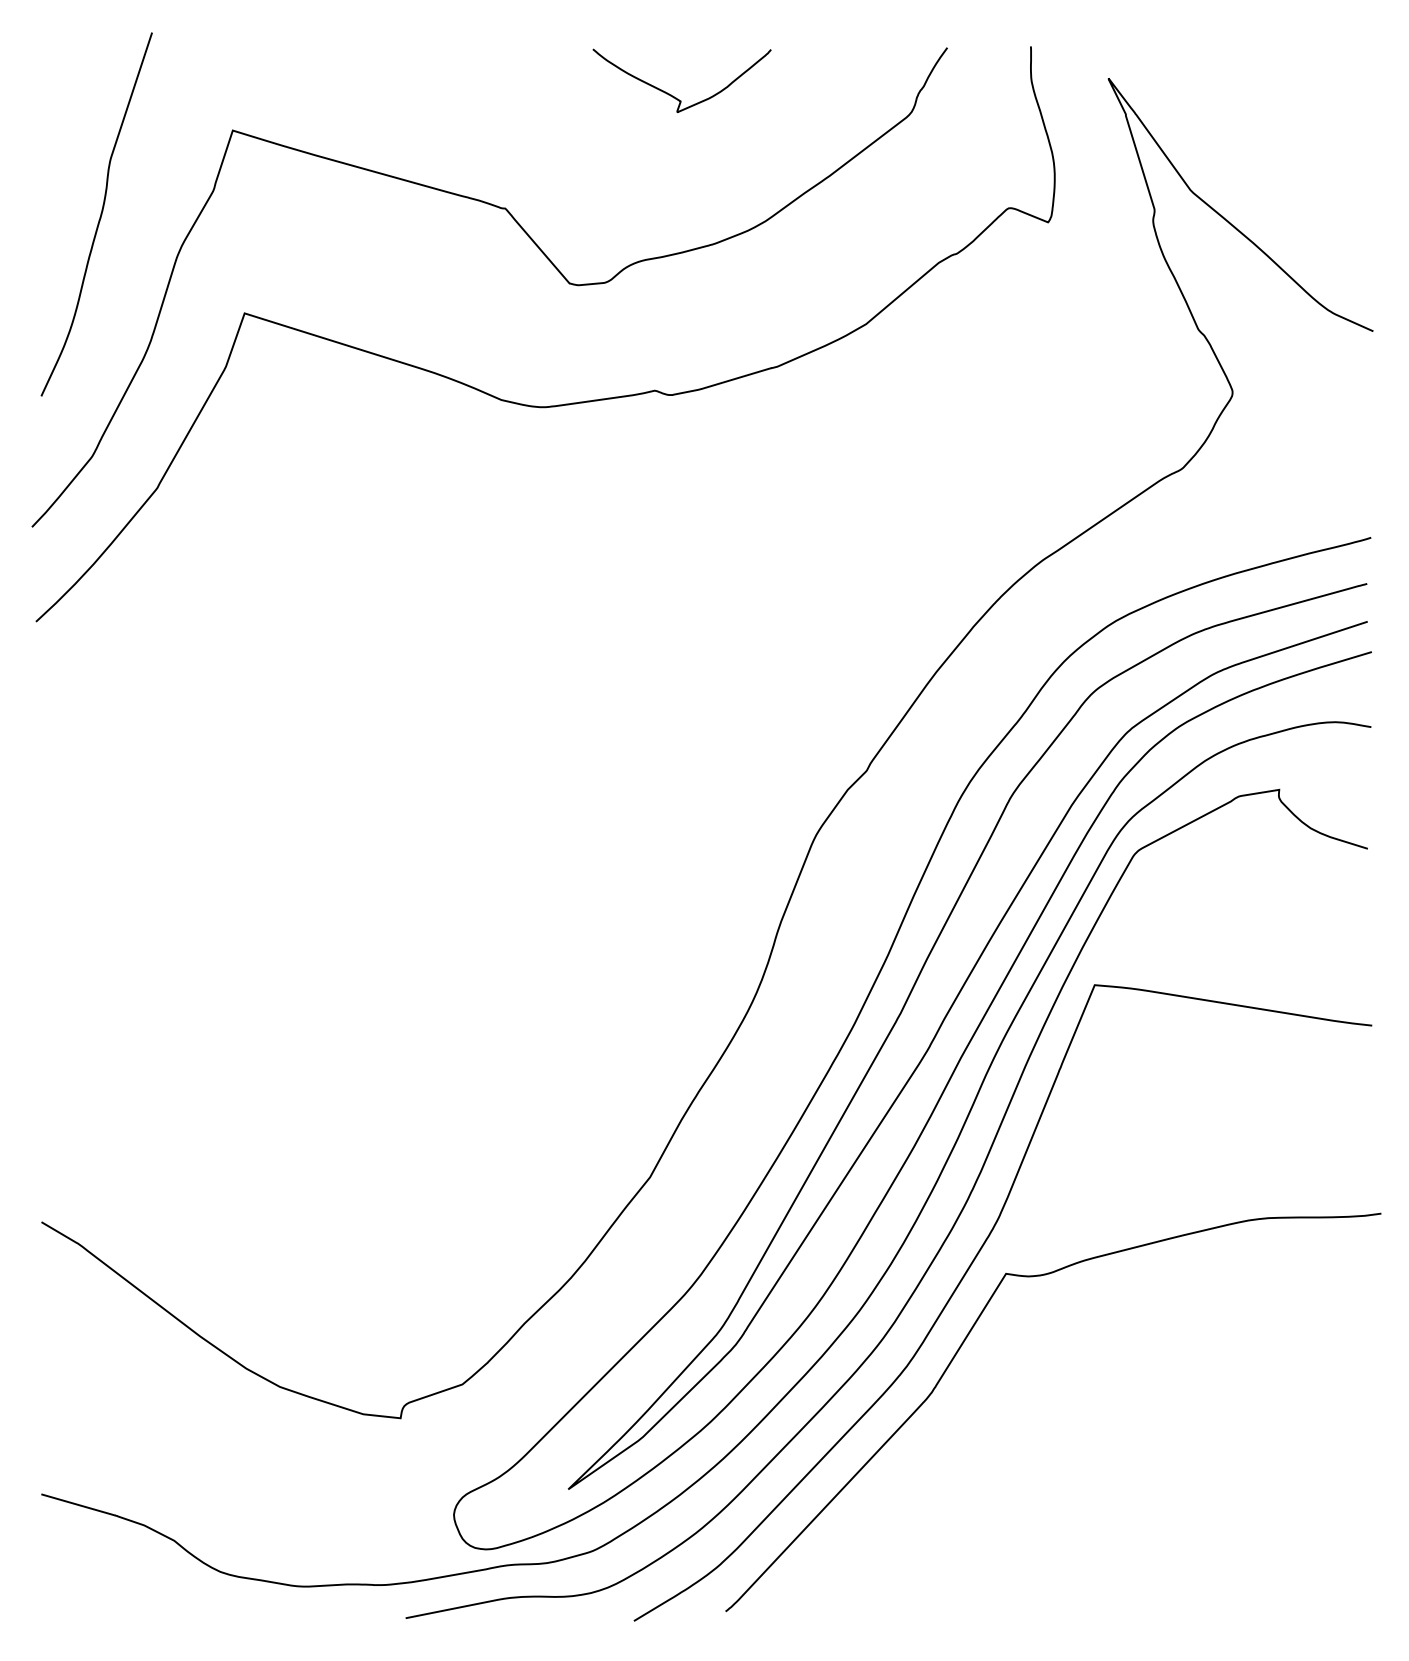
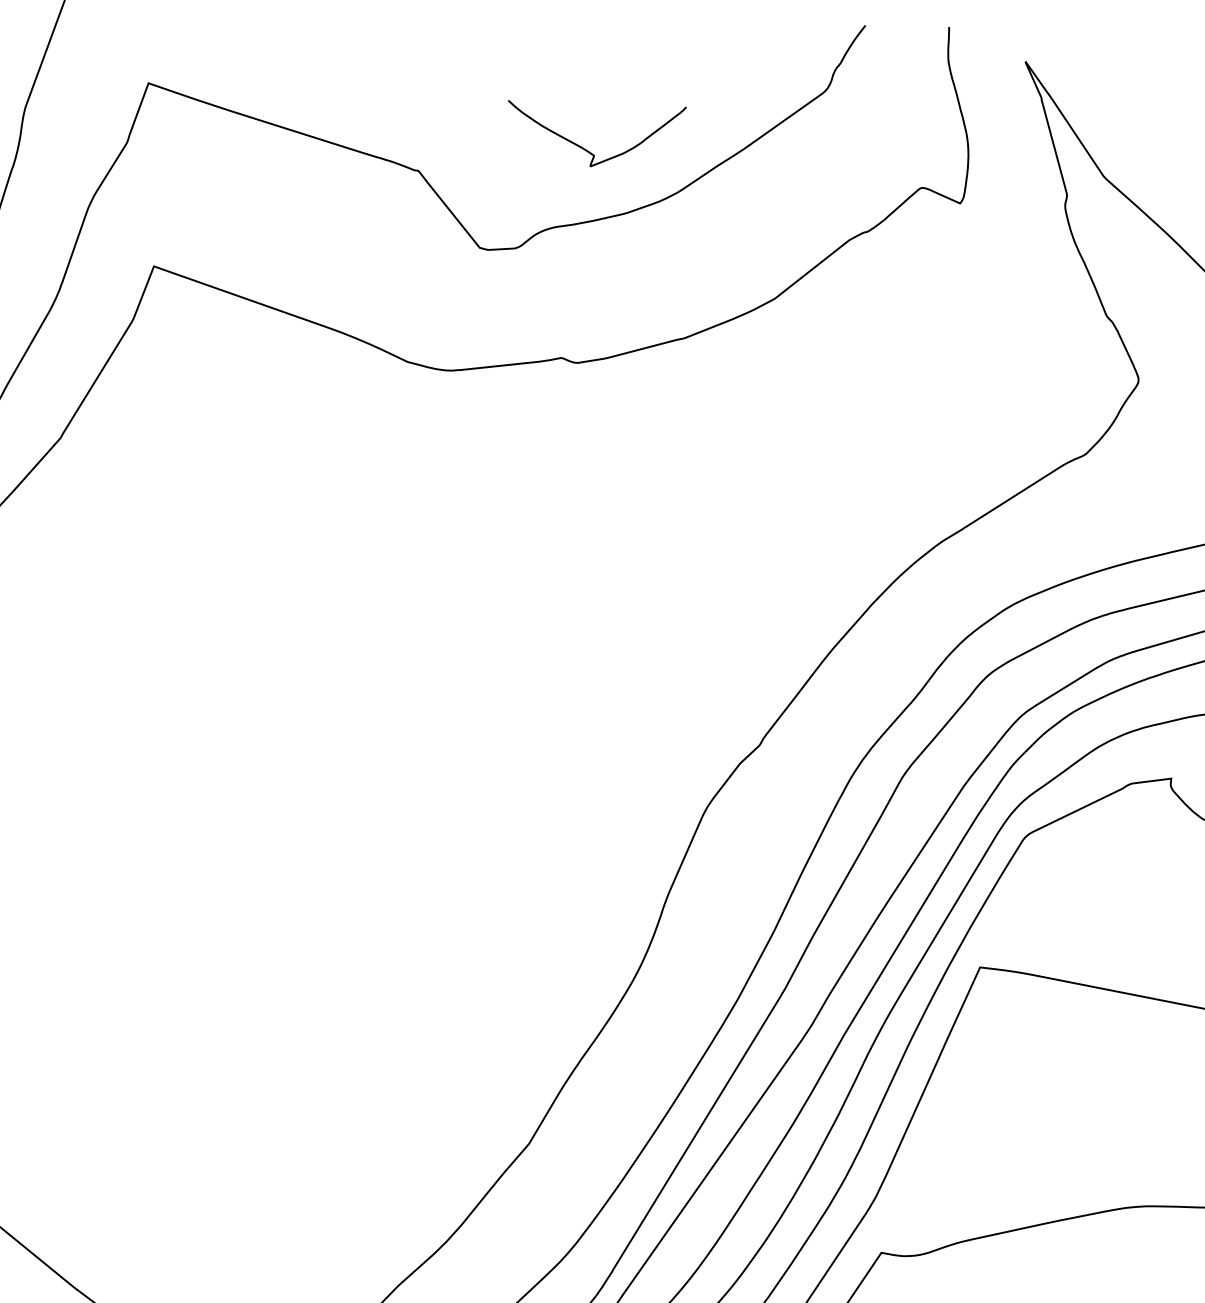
curve: (673, 95) -> (587, 149), moved

